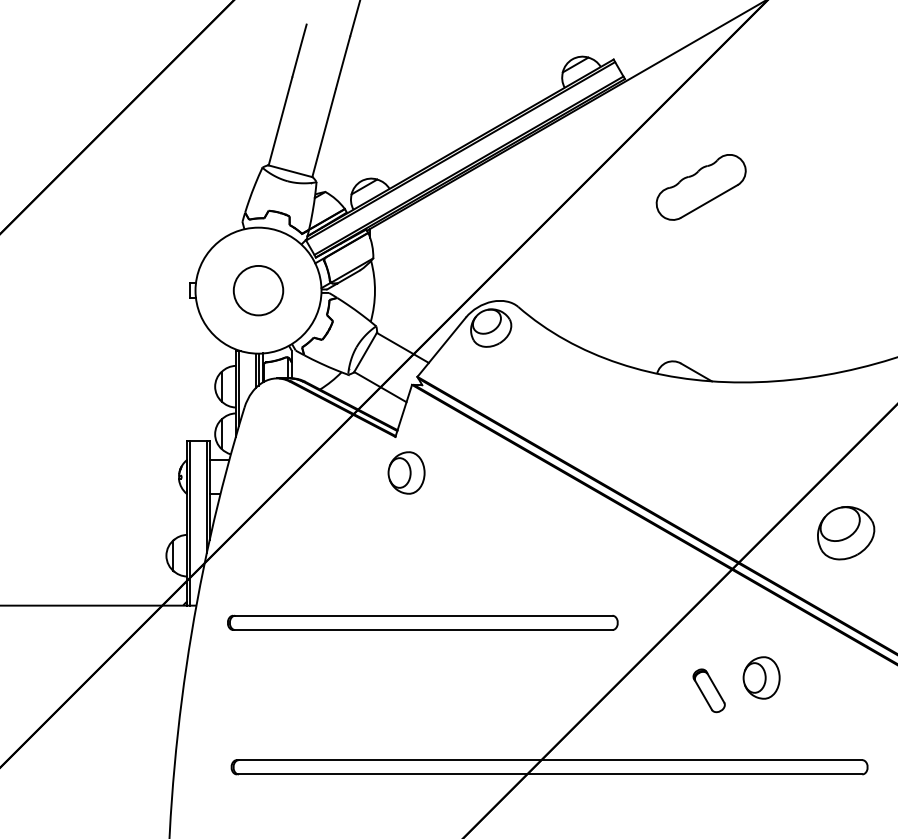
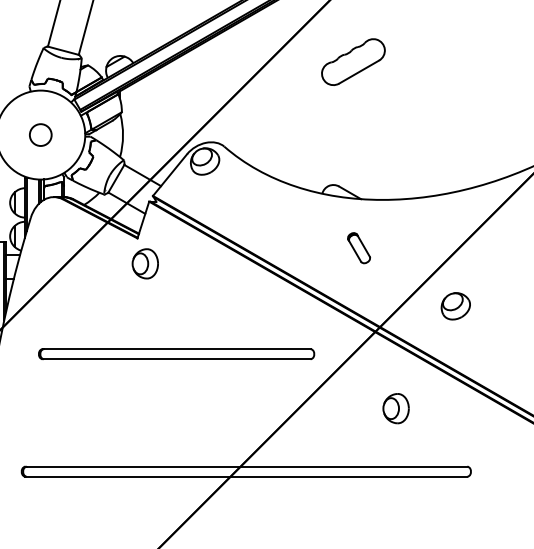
circle: (258, 290) -> (40, 134), size x0.62
part: (846, 532) -> (456, 305), size x0.71
part: (422, 622) -> (176, 353), moved
part: (708, 690) -> (358, 247), moved

